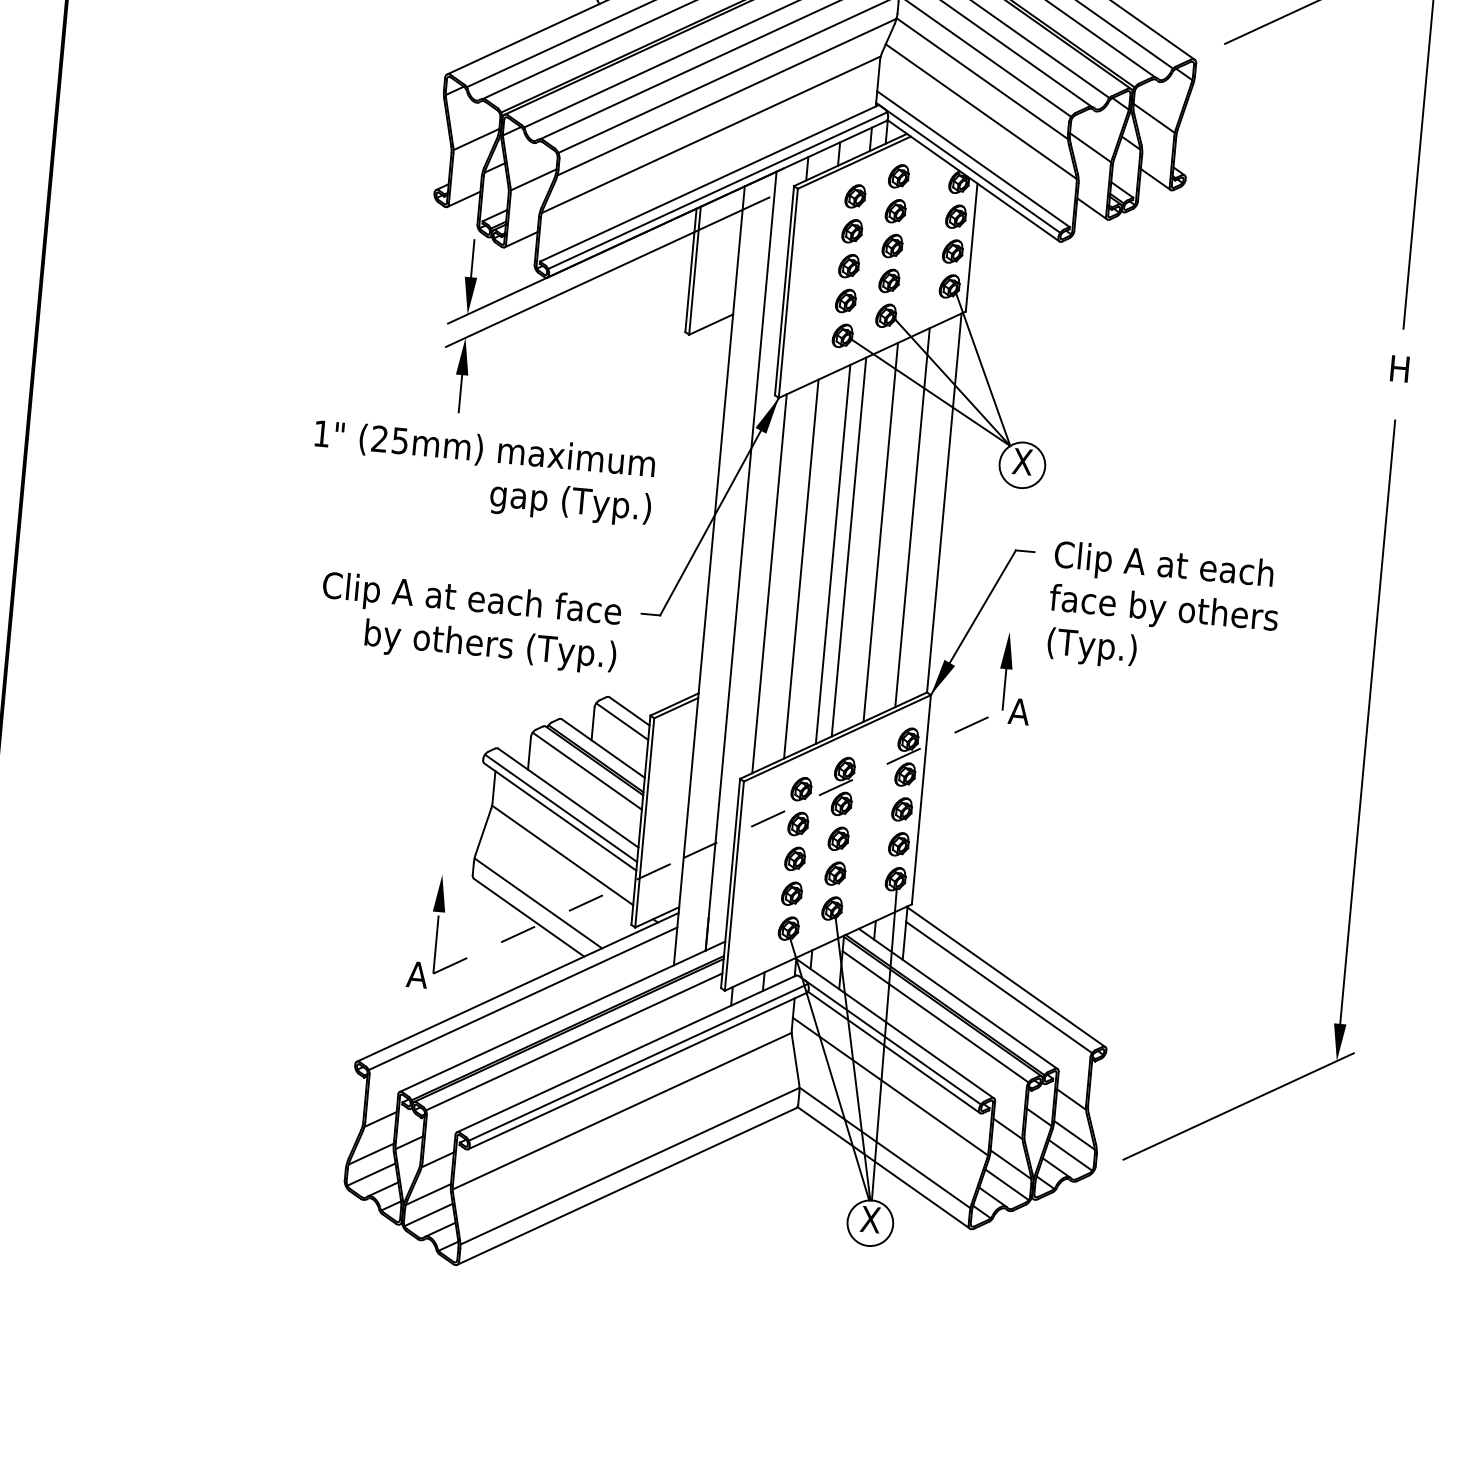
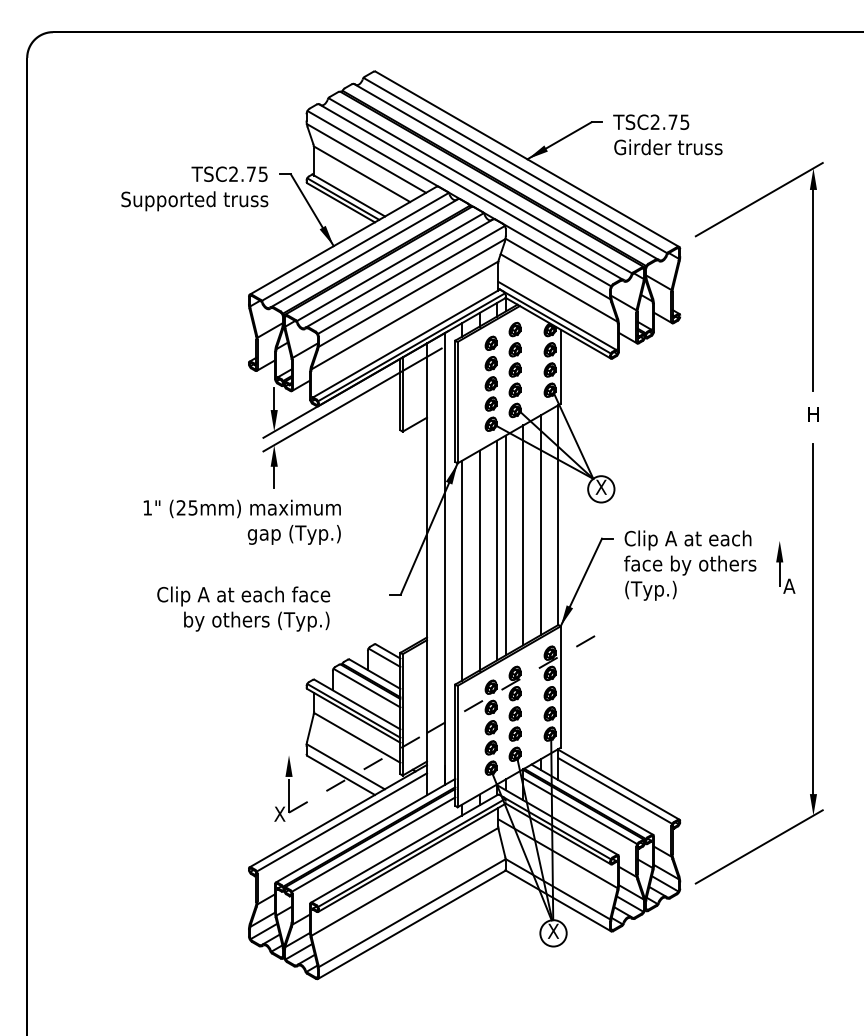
text: (481, 471) -> (241, 521), moved
text: (469, 622) -> (243, 608), moved
part: (1015, 678) -> (785, 567), moved
text: (416, 973) -> (279, 813), A -> X

